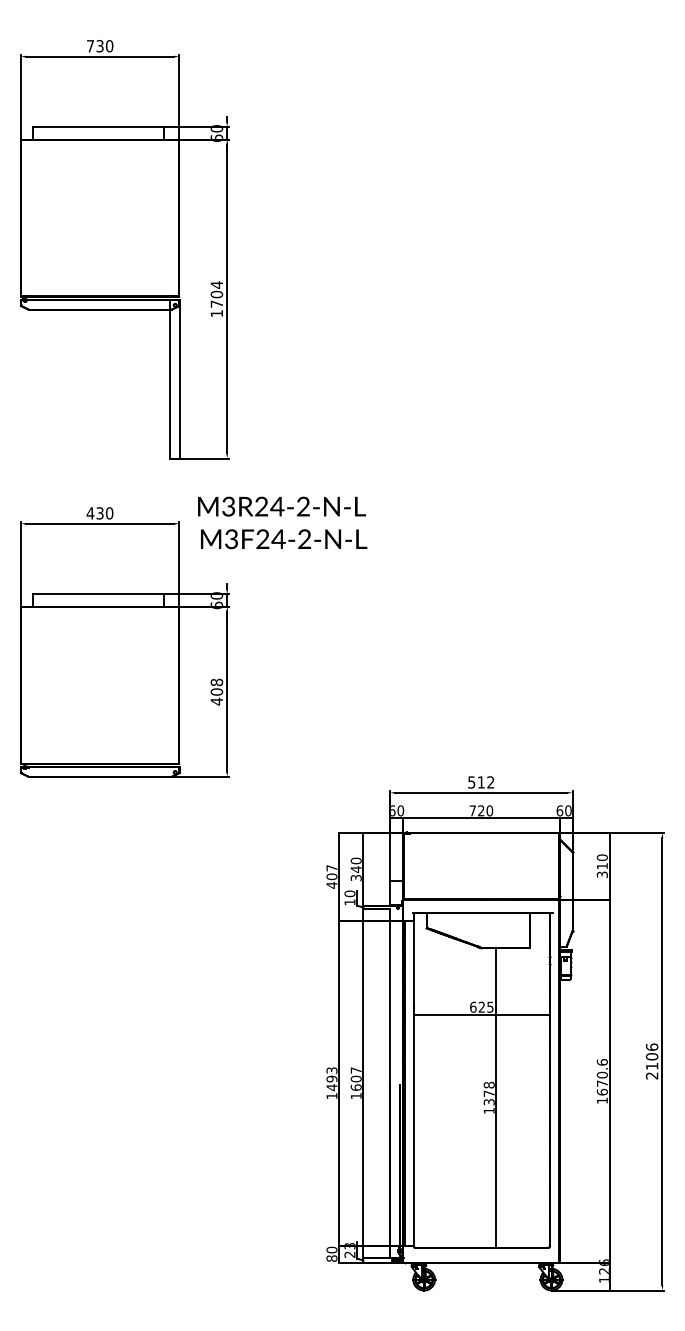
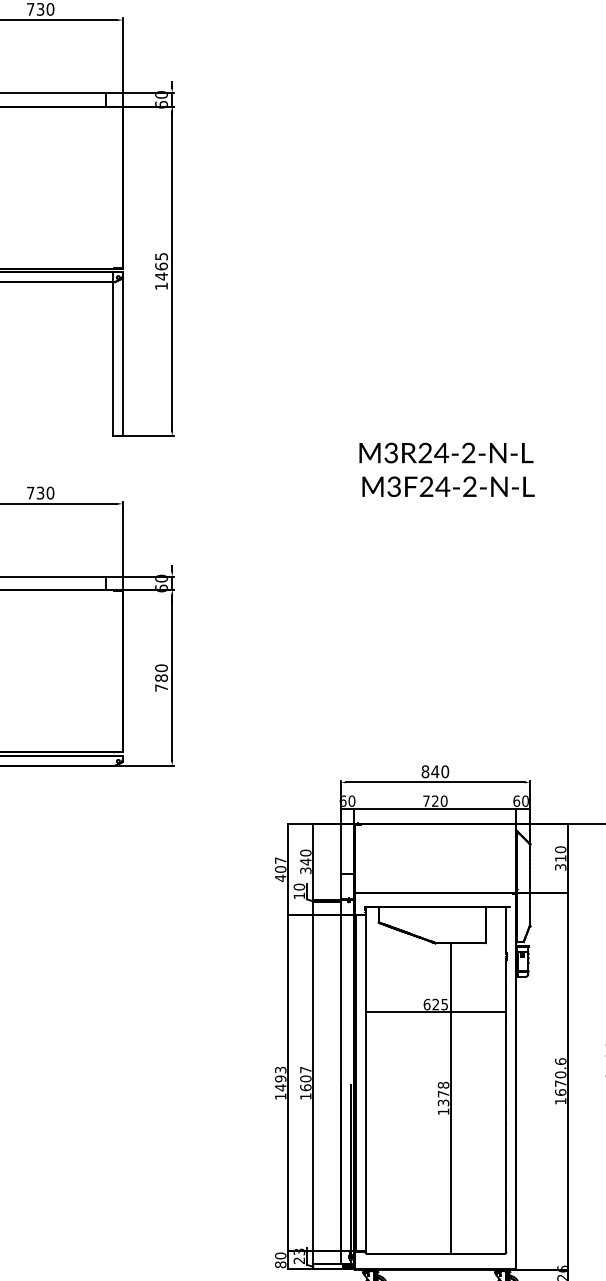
text: (216, 294) -> (161, 266), 1704 -> 1465
text: (90, 513) -> (30, 493), 430 -> 730
text: (282, 522) -> (446, 469), moved
text: (216, 691) -> (161, 677), 408 -> 780
text: (481, 782) -> (435, 771), 512 -> 840

